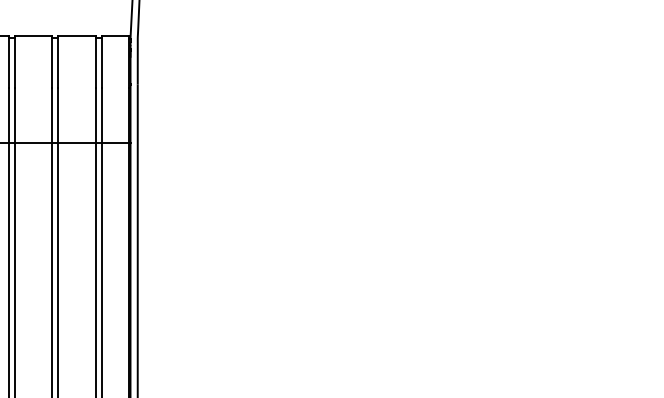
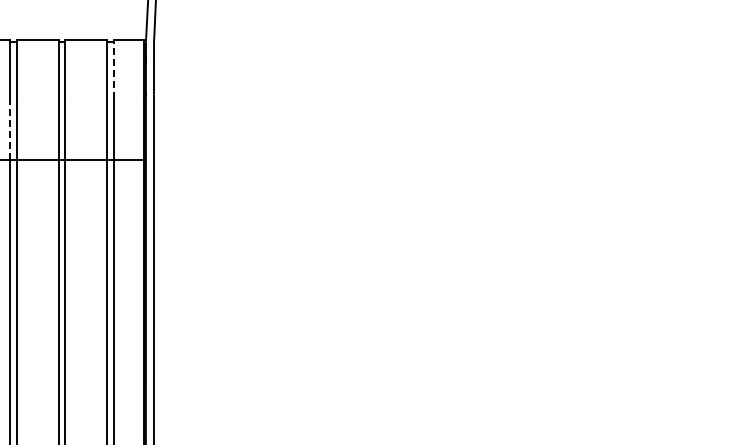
line: (102, 61) -> (114, 68), solid -> dashed
line: (8, 115) -> (9, 129), solid -> dashed

